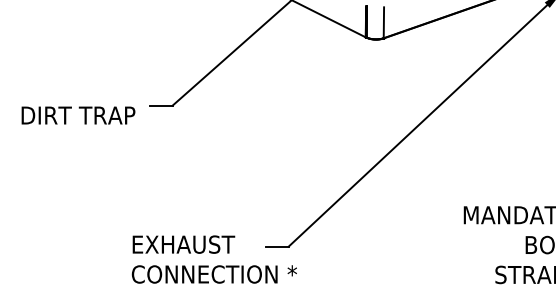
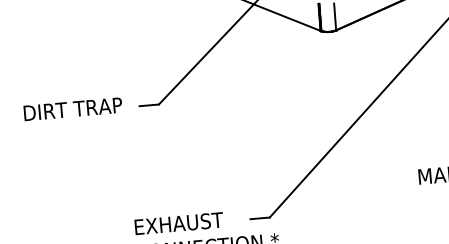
text: (78, 115) -> (73, 109), moved

